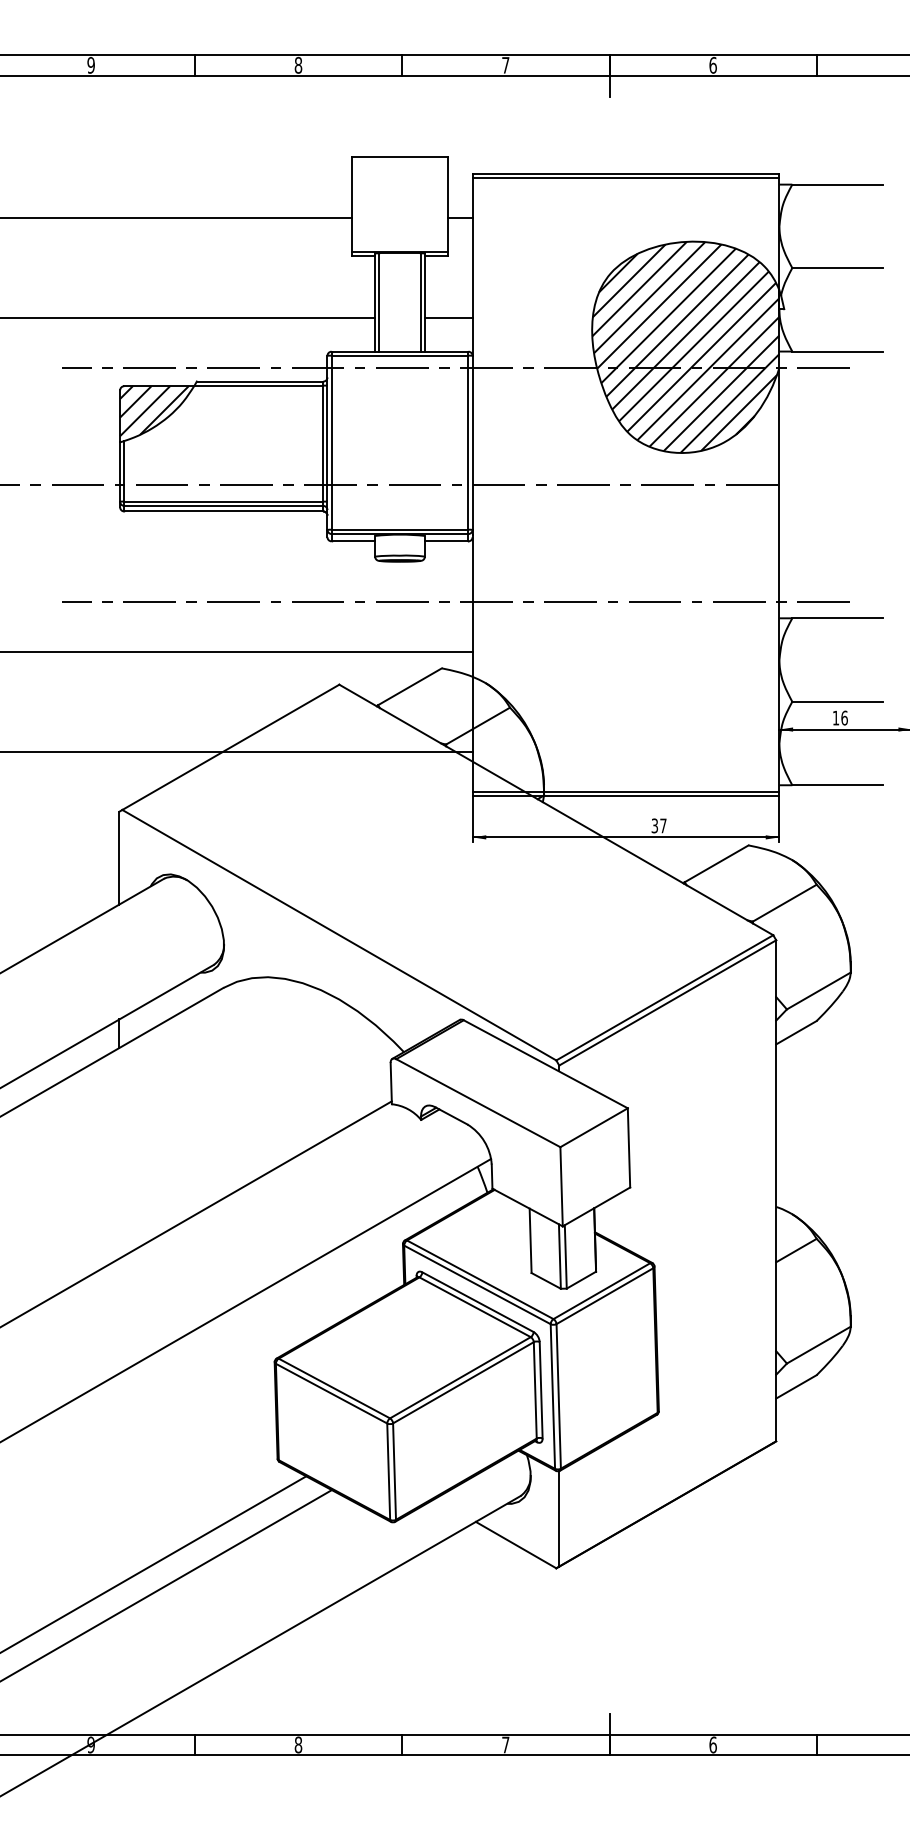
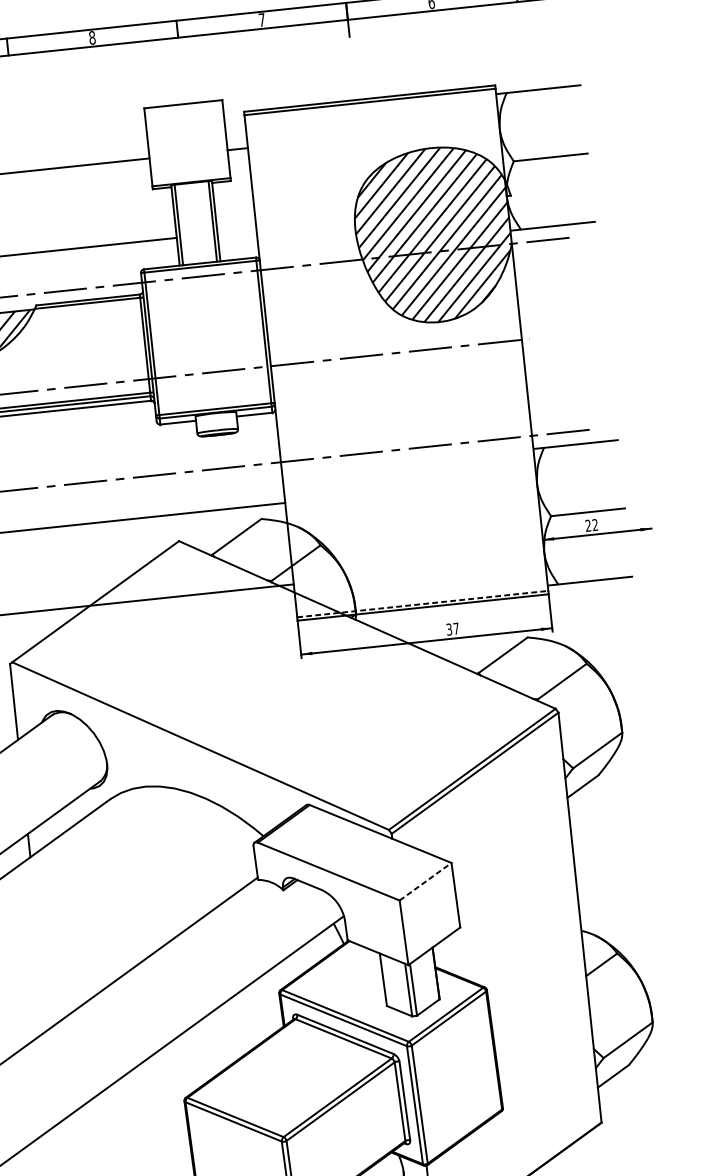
line: (448, 317) -> (236, 231), removed
text: (839, 717) -> (591, 524), 16 -> 22
line: (626, 791) -> (423, 603), solid -> dashed
line: (594, 1127) -> (425, 881), solid -> dashed

